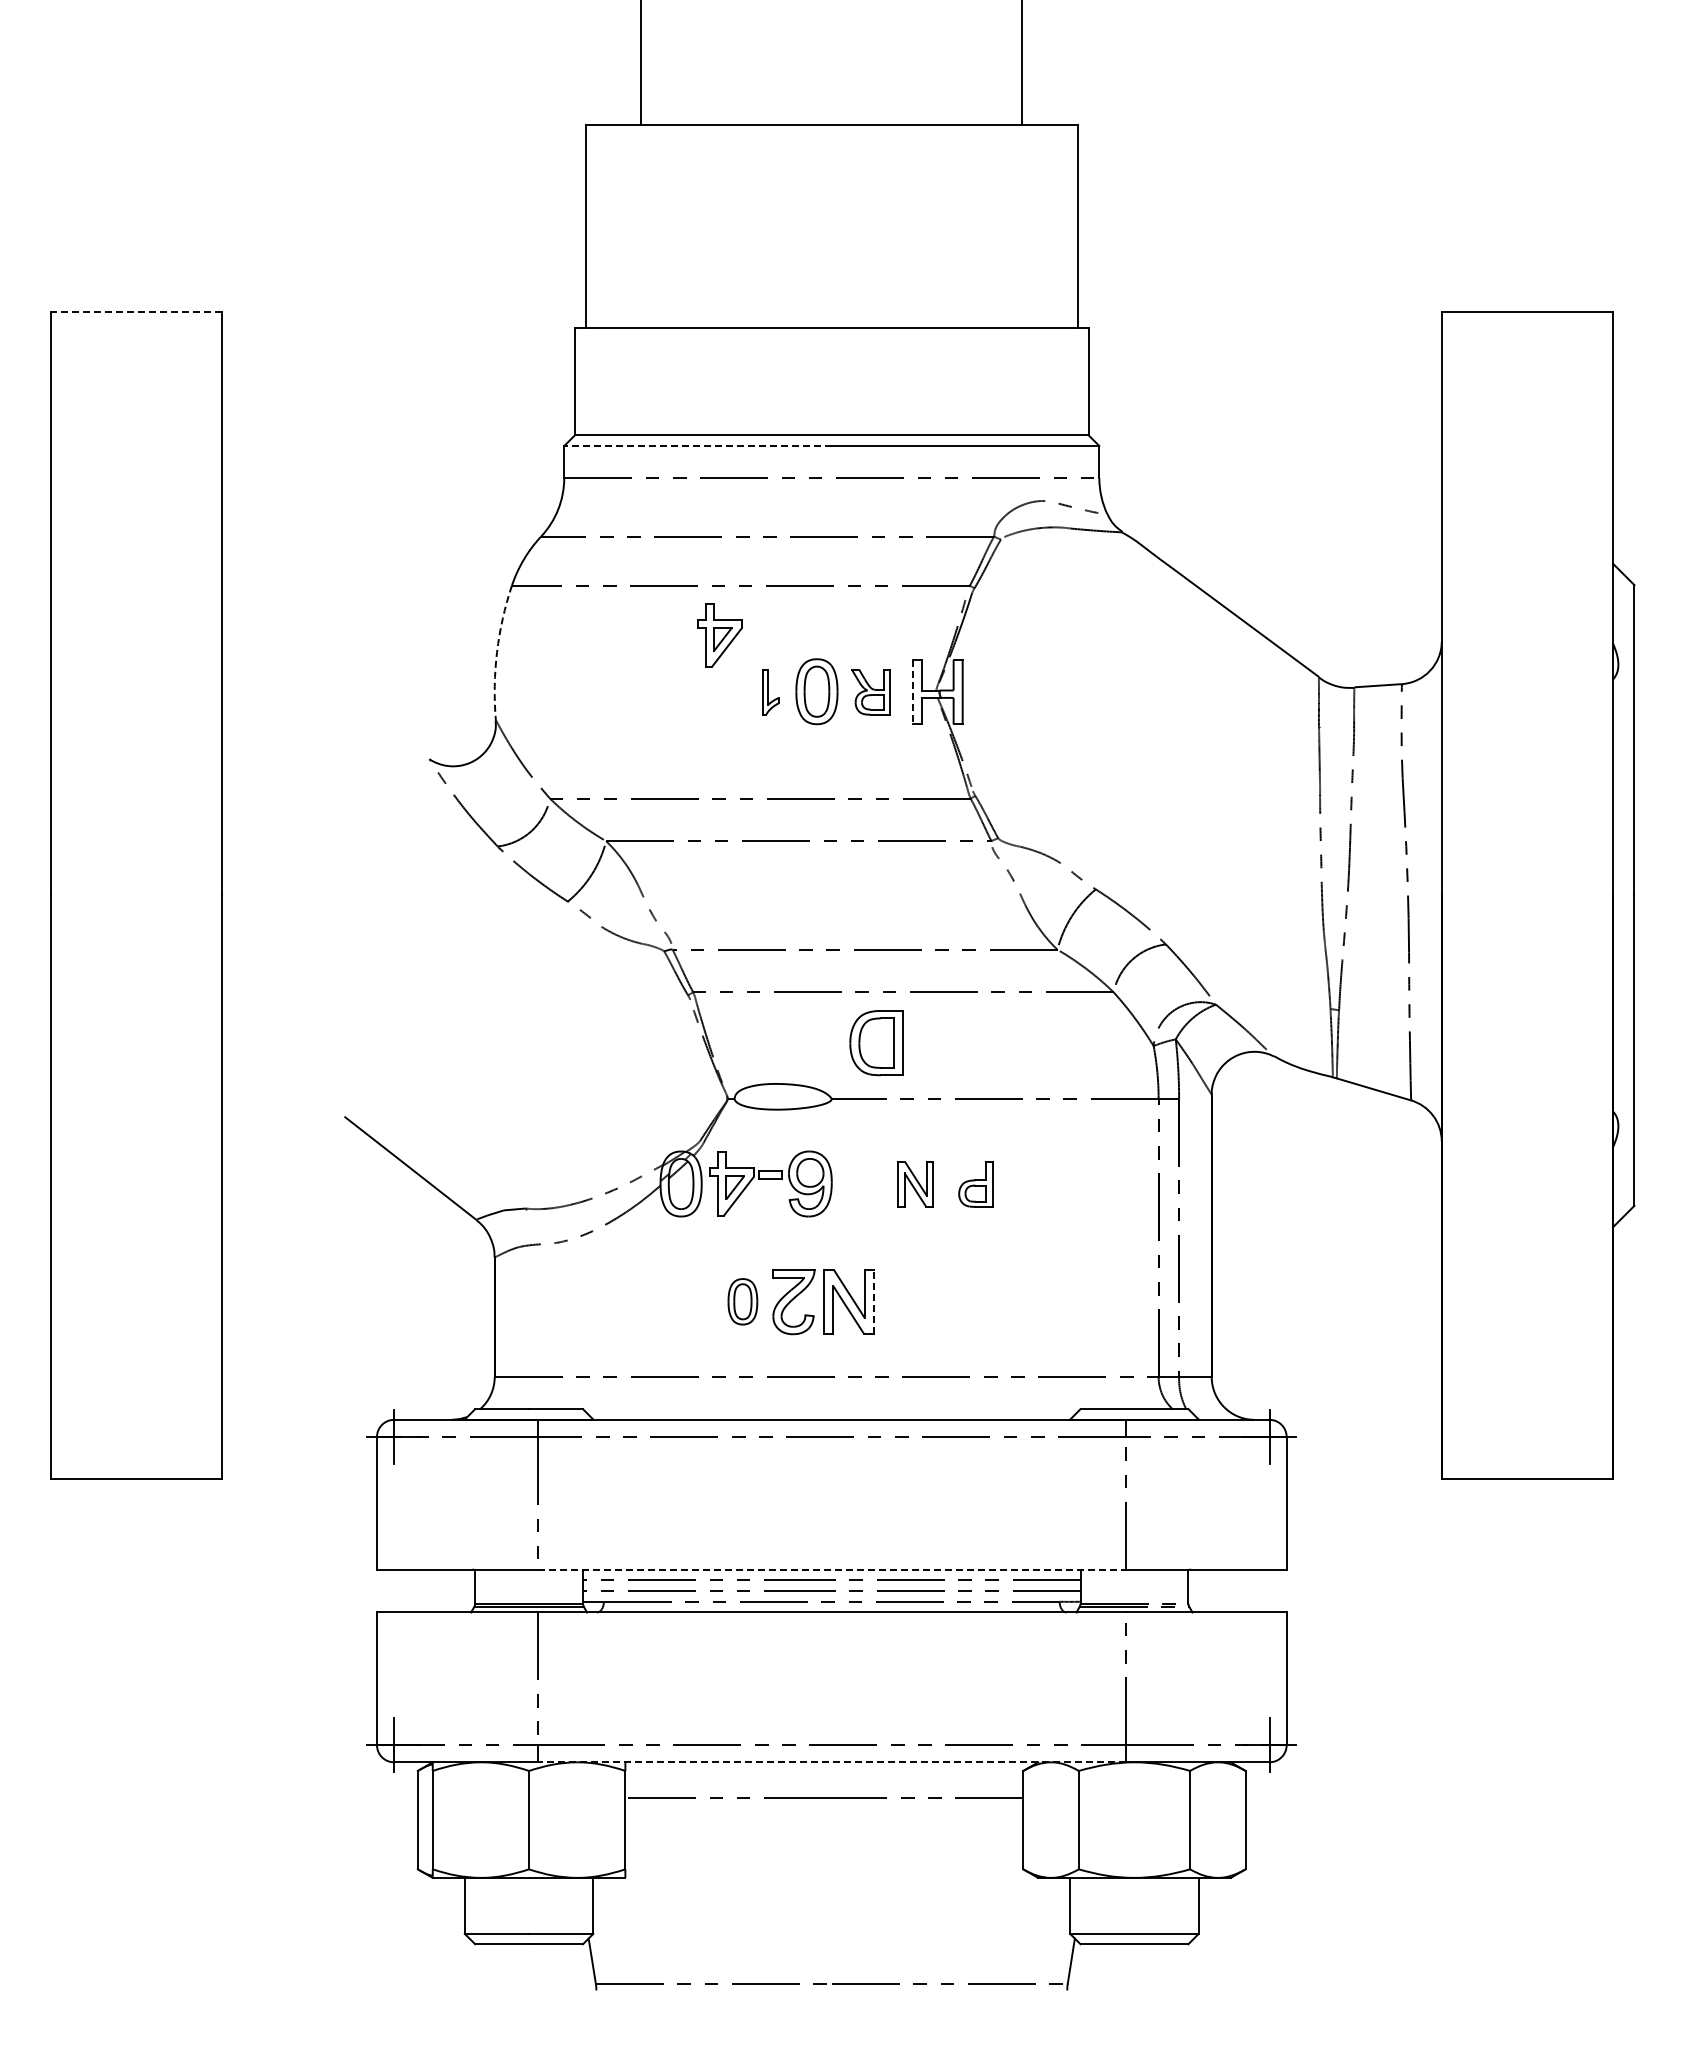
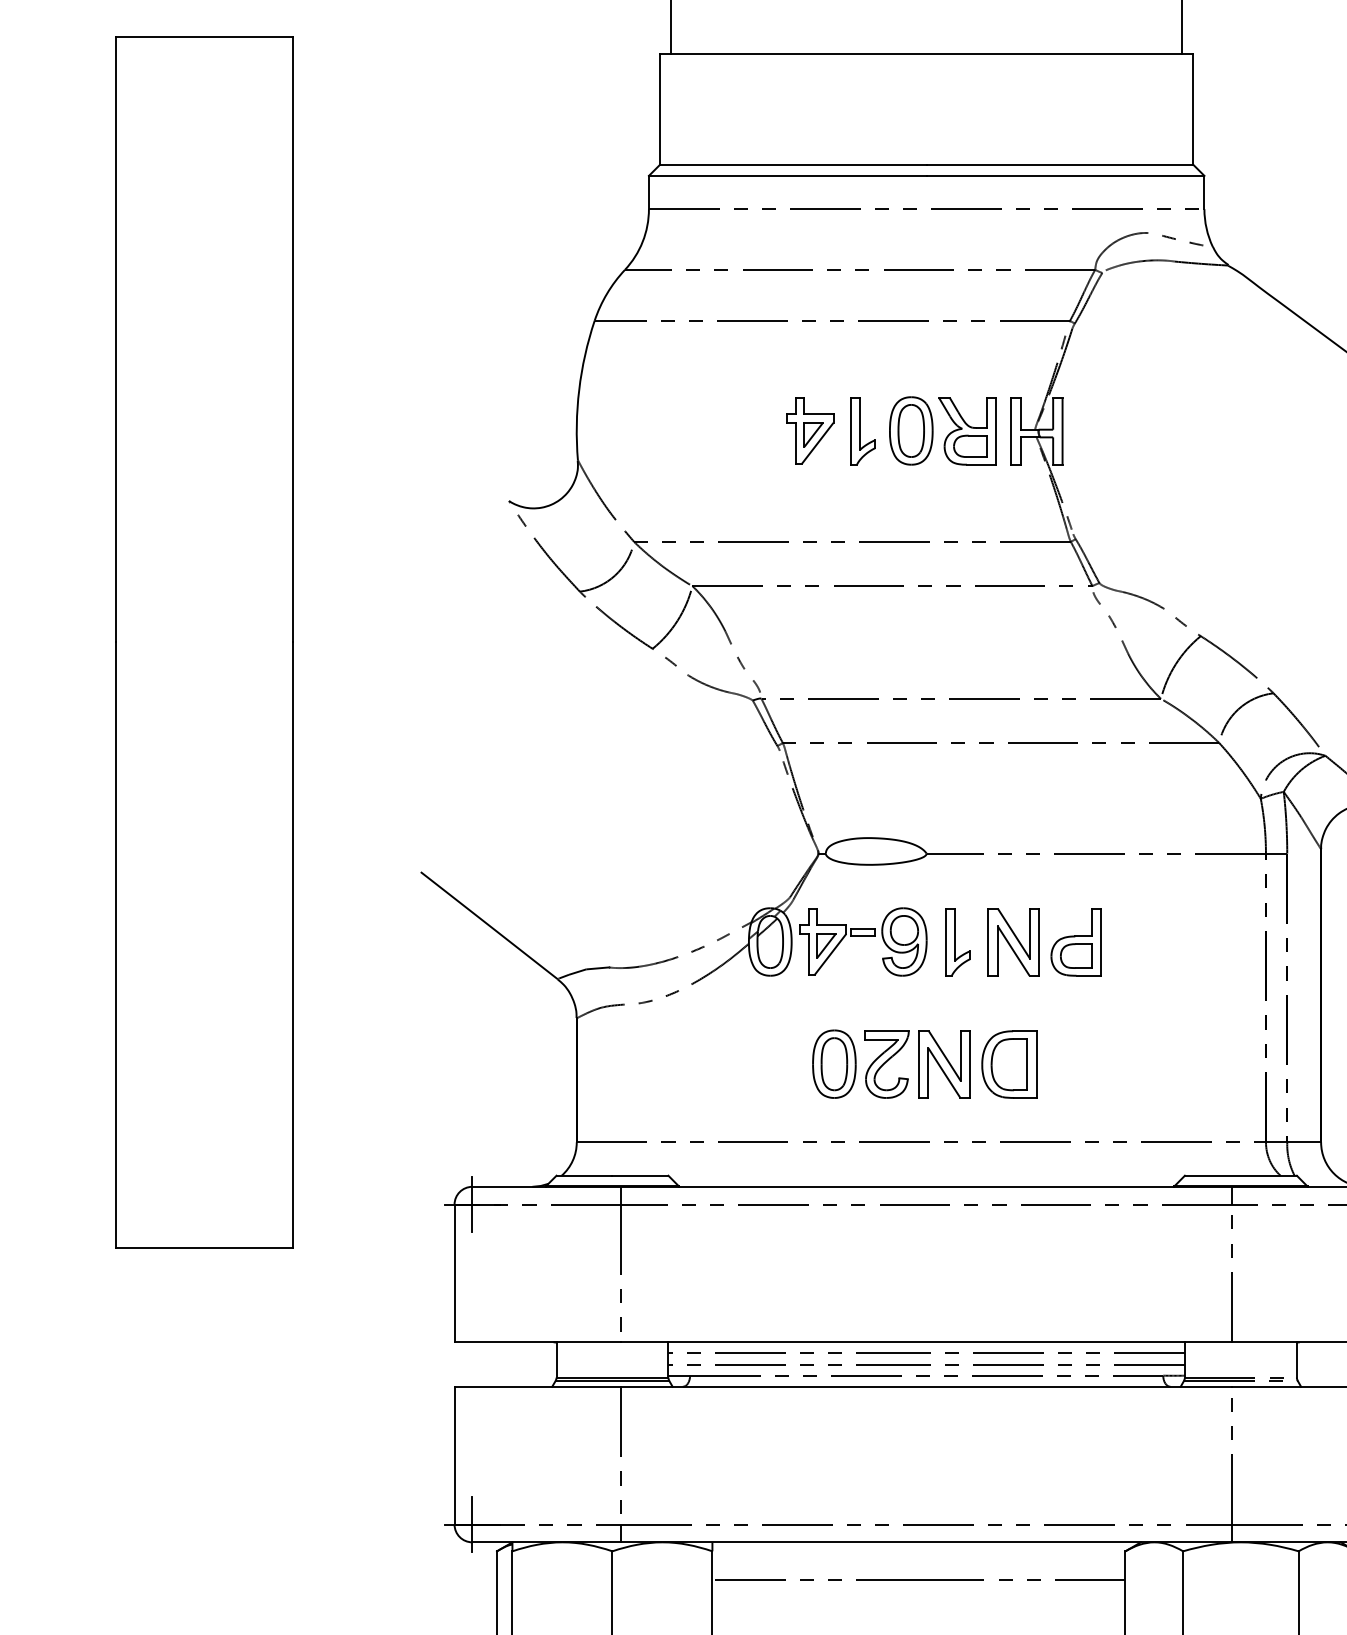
line: (136, 312) -> (204, 37), dashed -> solid
line: (698, 446) -> (788, 176), dashed -> solid
part: (719, 635) -> (810, 430), moved
arc: (497, 652) -> (579, 390), dashed -> solid
part: (770, 691) -> (863, 430), size x1.43
part: (870, 692) -> (966, 431), size x1.43
line: (913, 692) -> (1011, 431), dashed -> solid
part: (876, 1043) -> (1009, 1065), moved
part: (862, 1184) -> (958, 942), added
part: (915, 1184) -> (1013, 942), size x1.43
part: (975, 1184) -> (1075, 942), size x1.43
part: (742, 1301) -> (833, 1063), size x1.43
line: (873, 1301) -> (969, 1063), dashed -> solid
line: (832, 1569) -> (927, 1342), dashed -> solid
line: (831, 1762) -> (926, 1542), dashed -> solid

